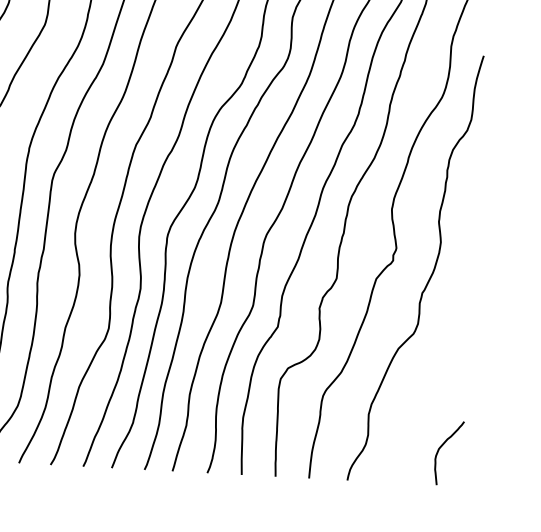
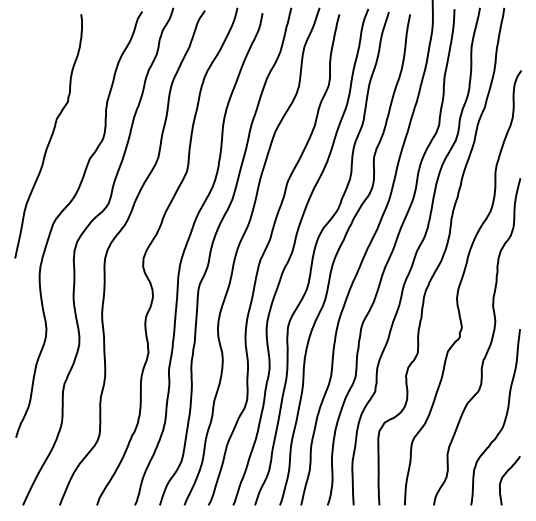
curve: (444, 374) -> (503, 421), added

